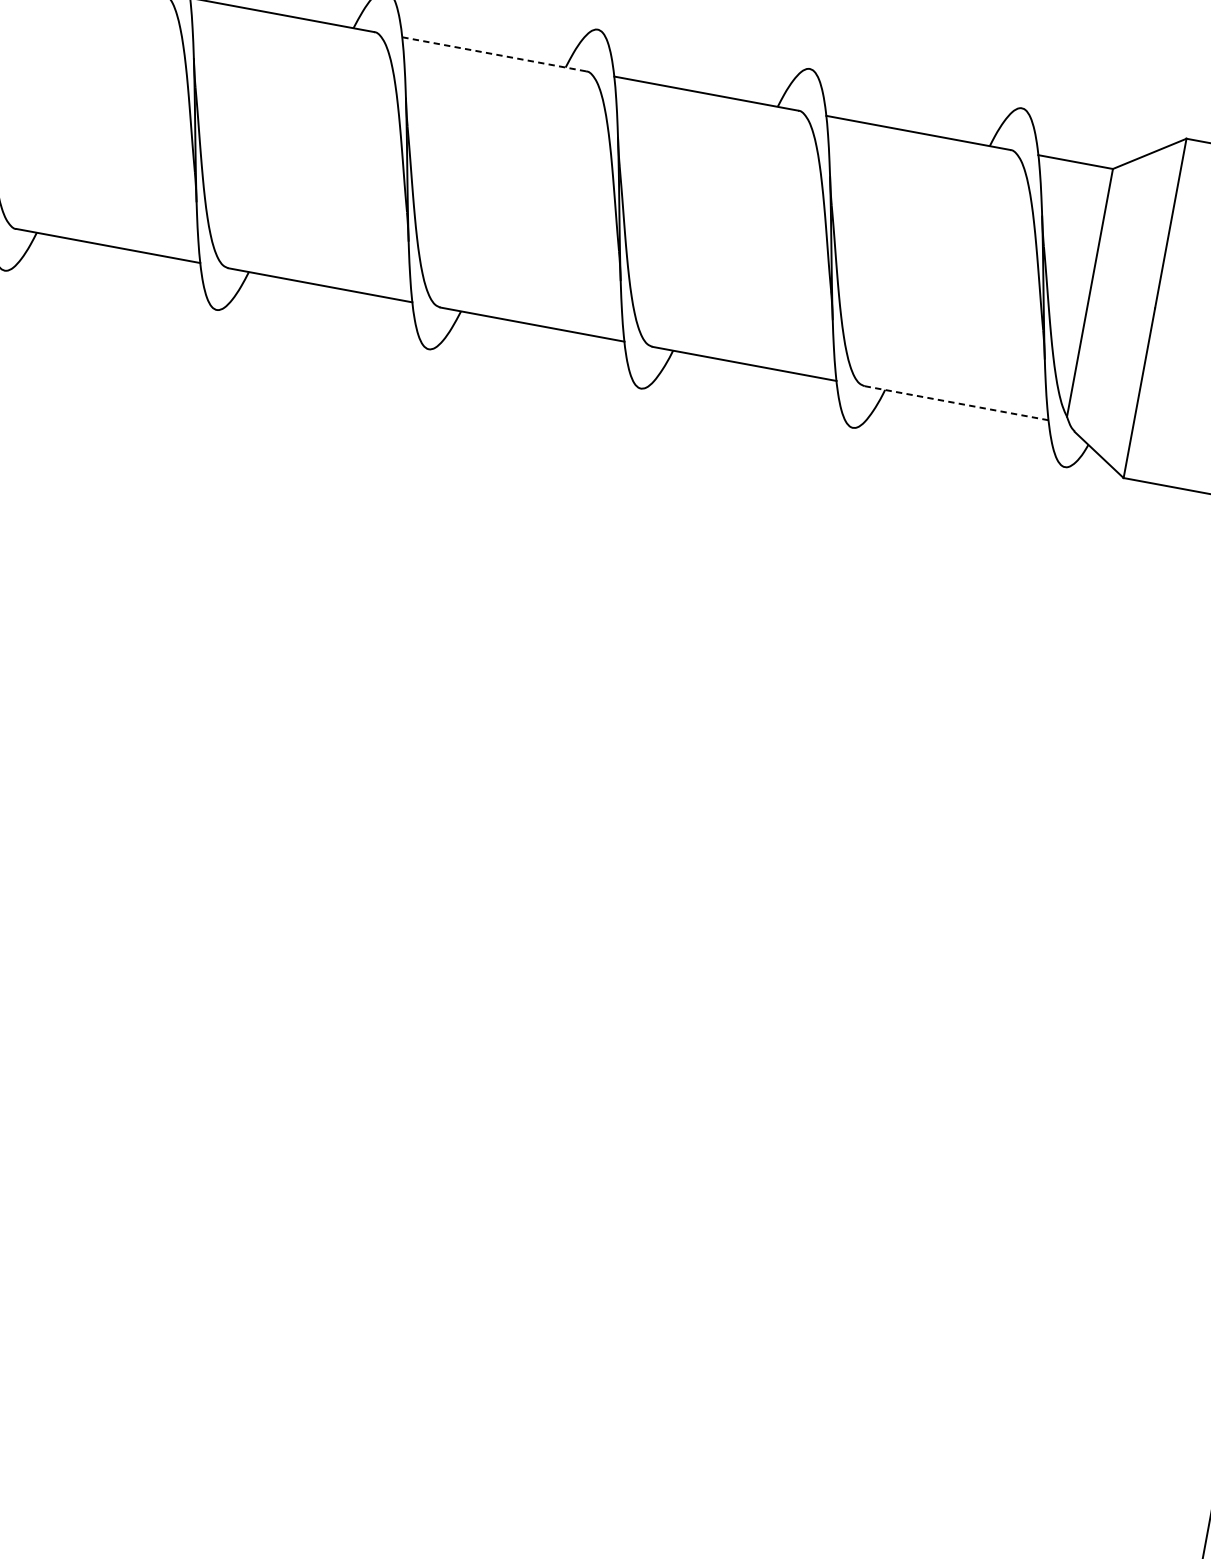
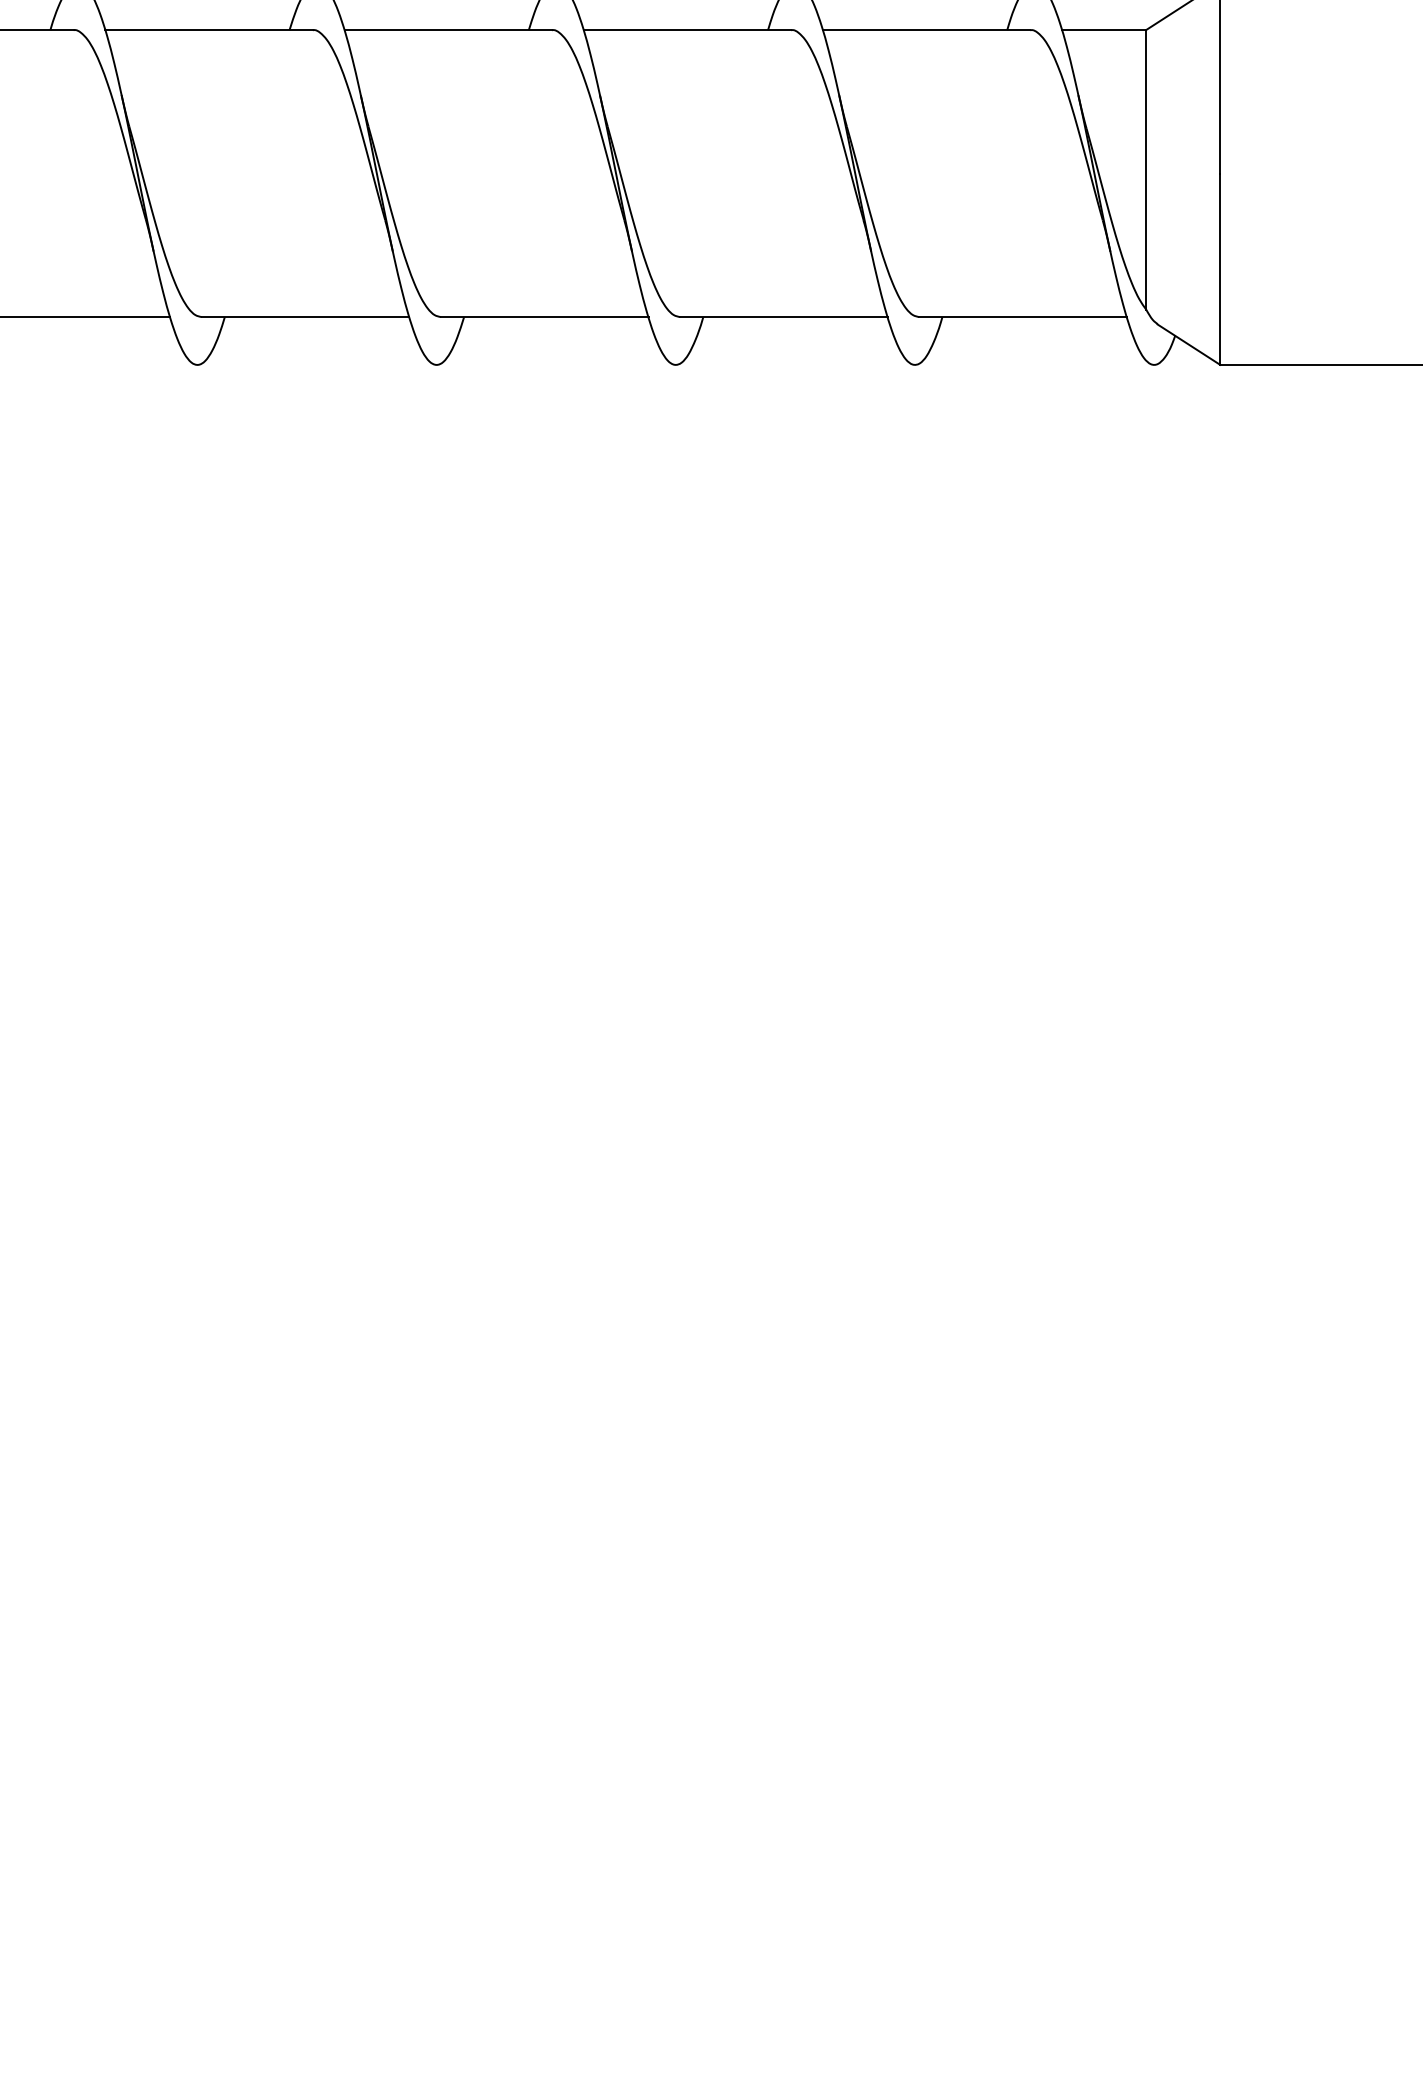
line: (494, 54) -> (448, 30), dashed -> solid
line: (956, 403) -> (1023, 317), dashed -> solid

